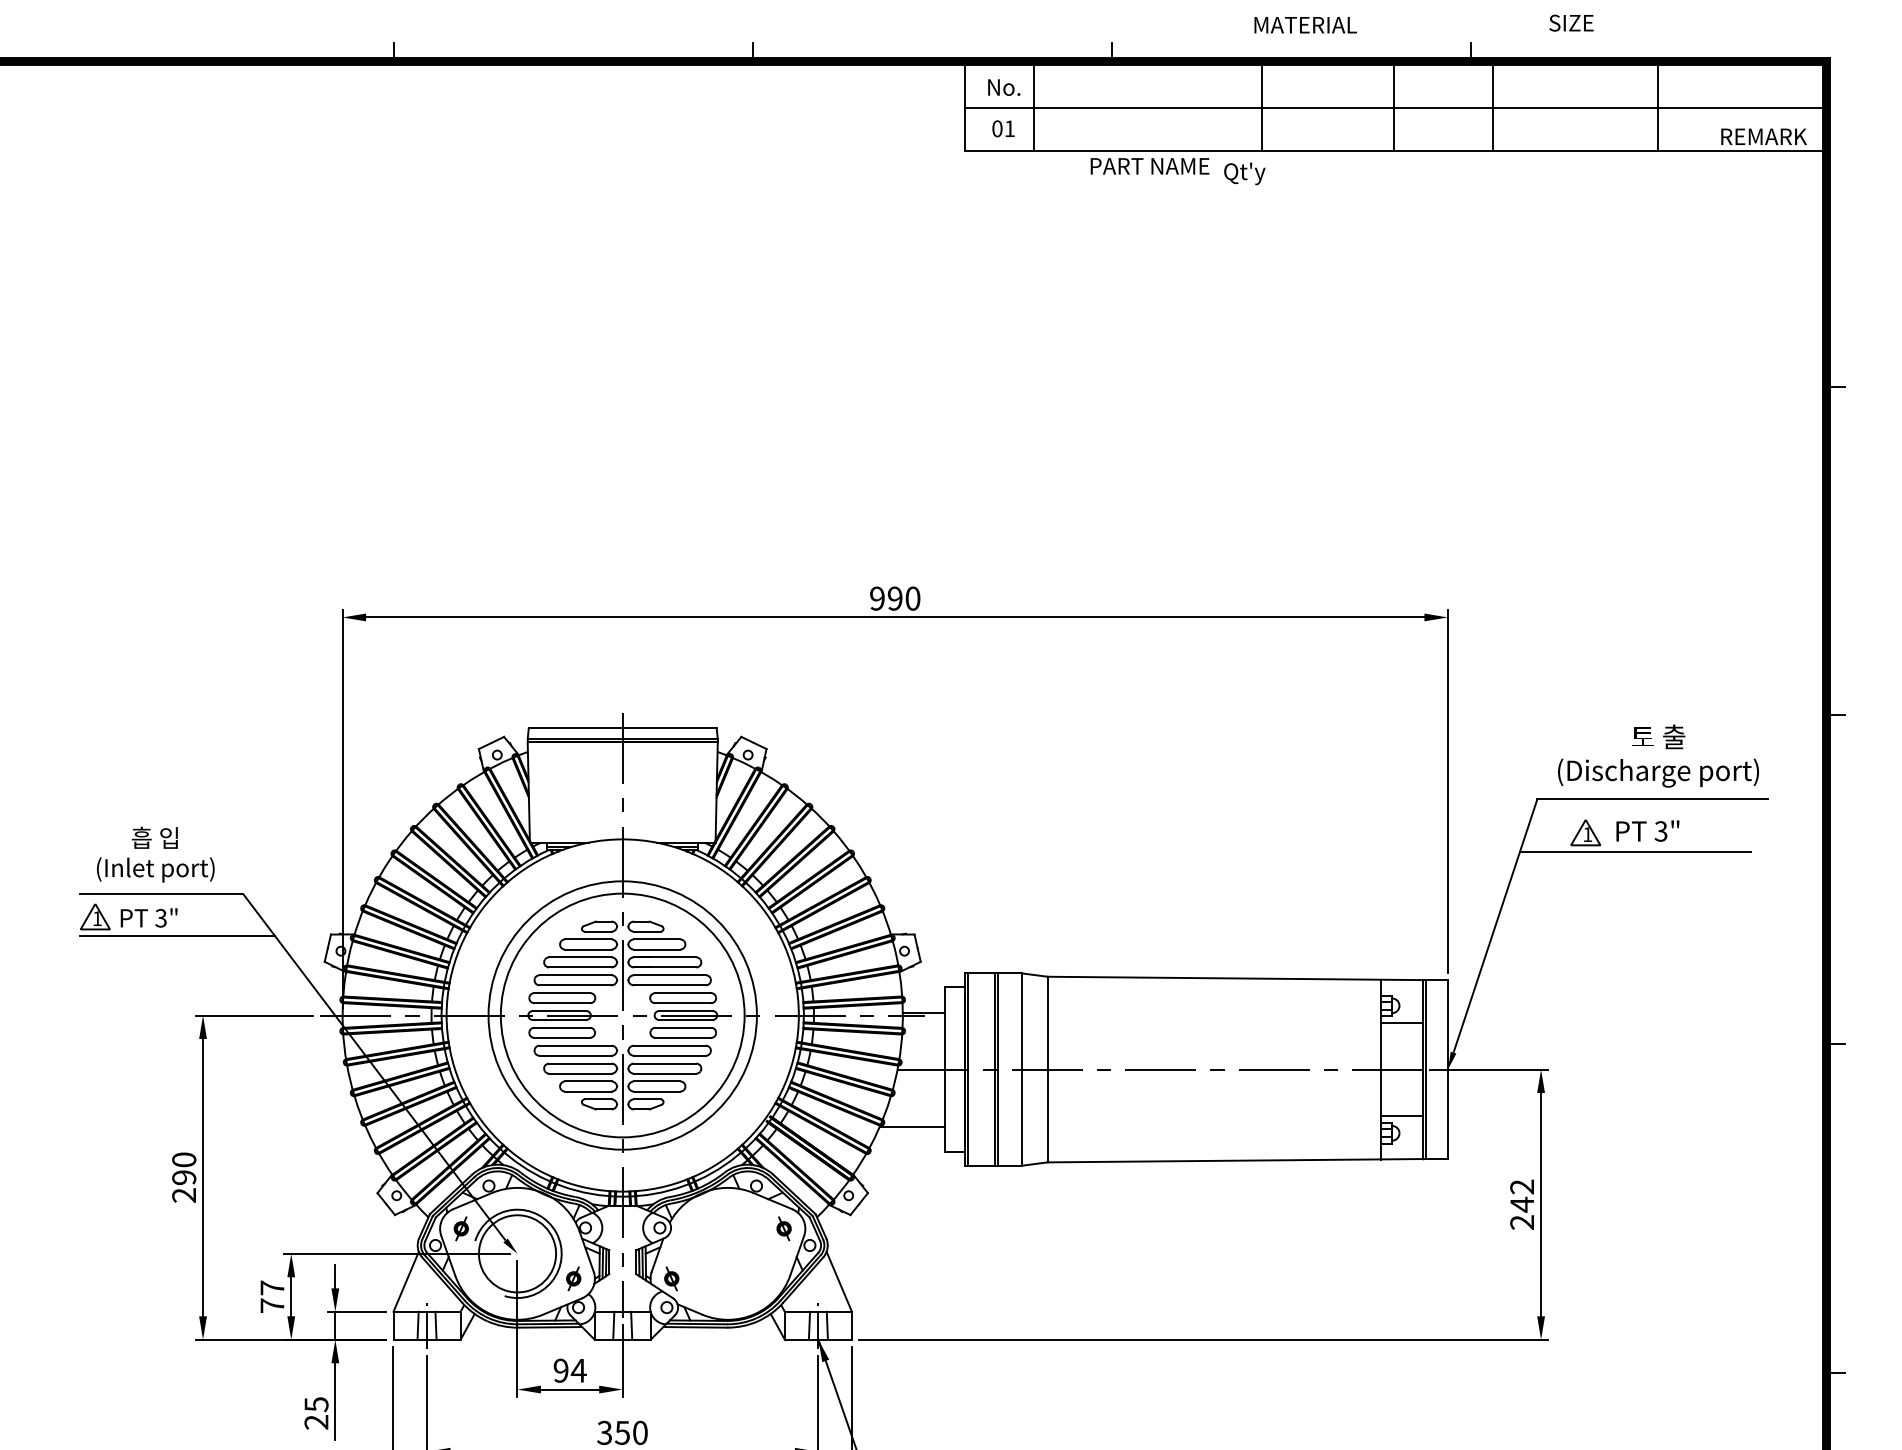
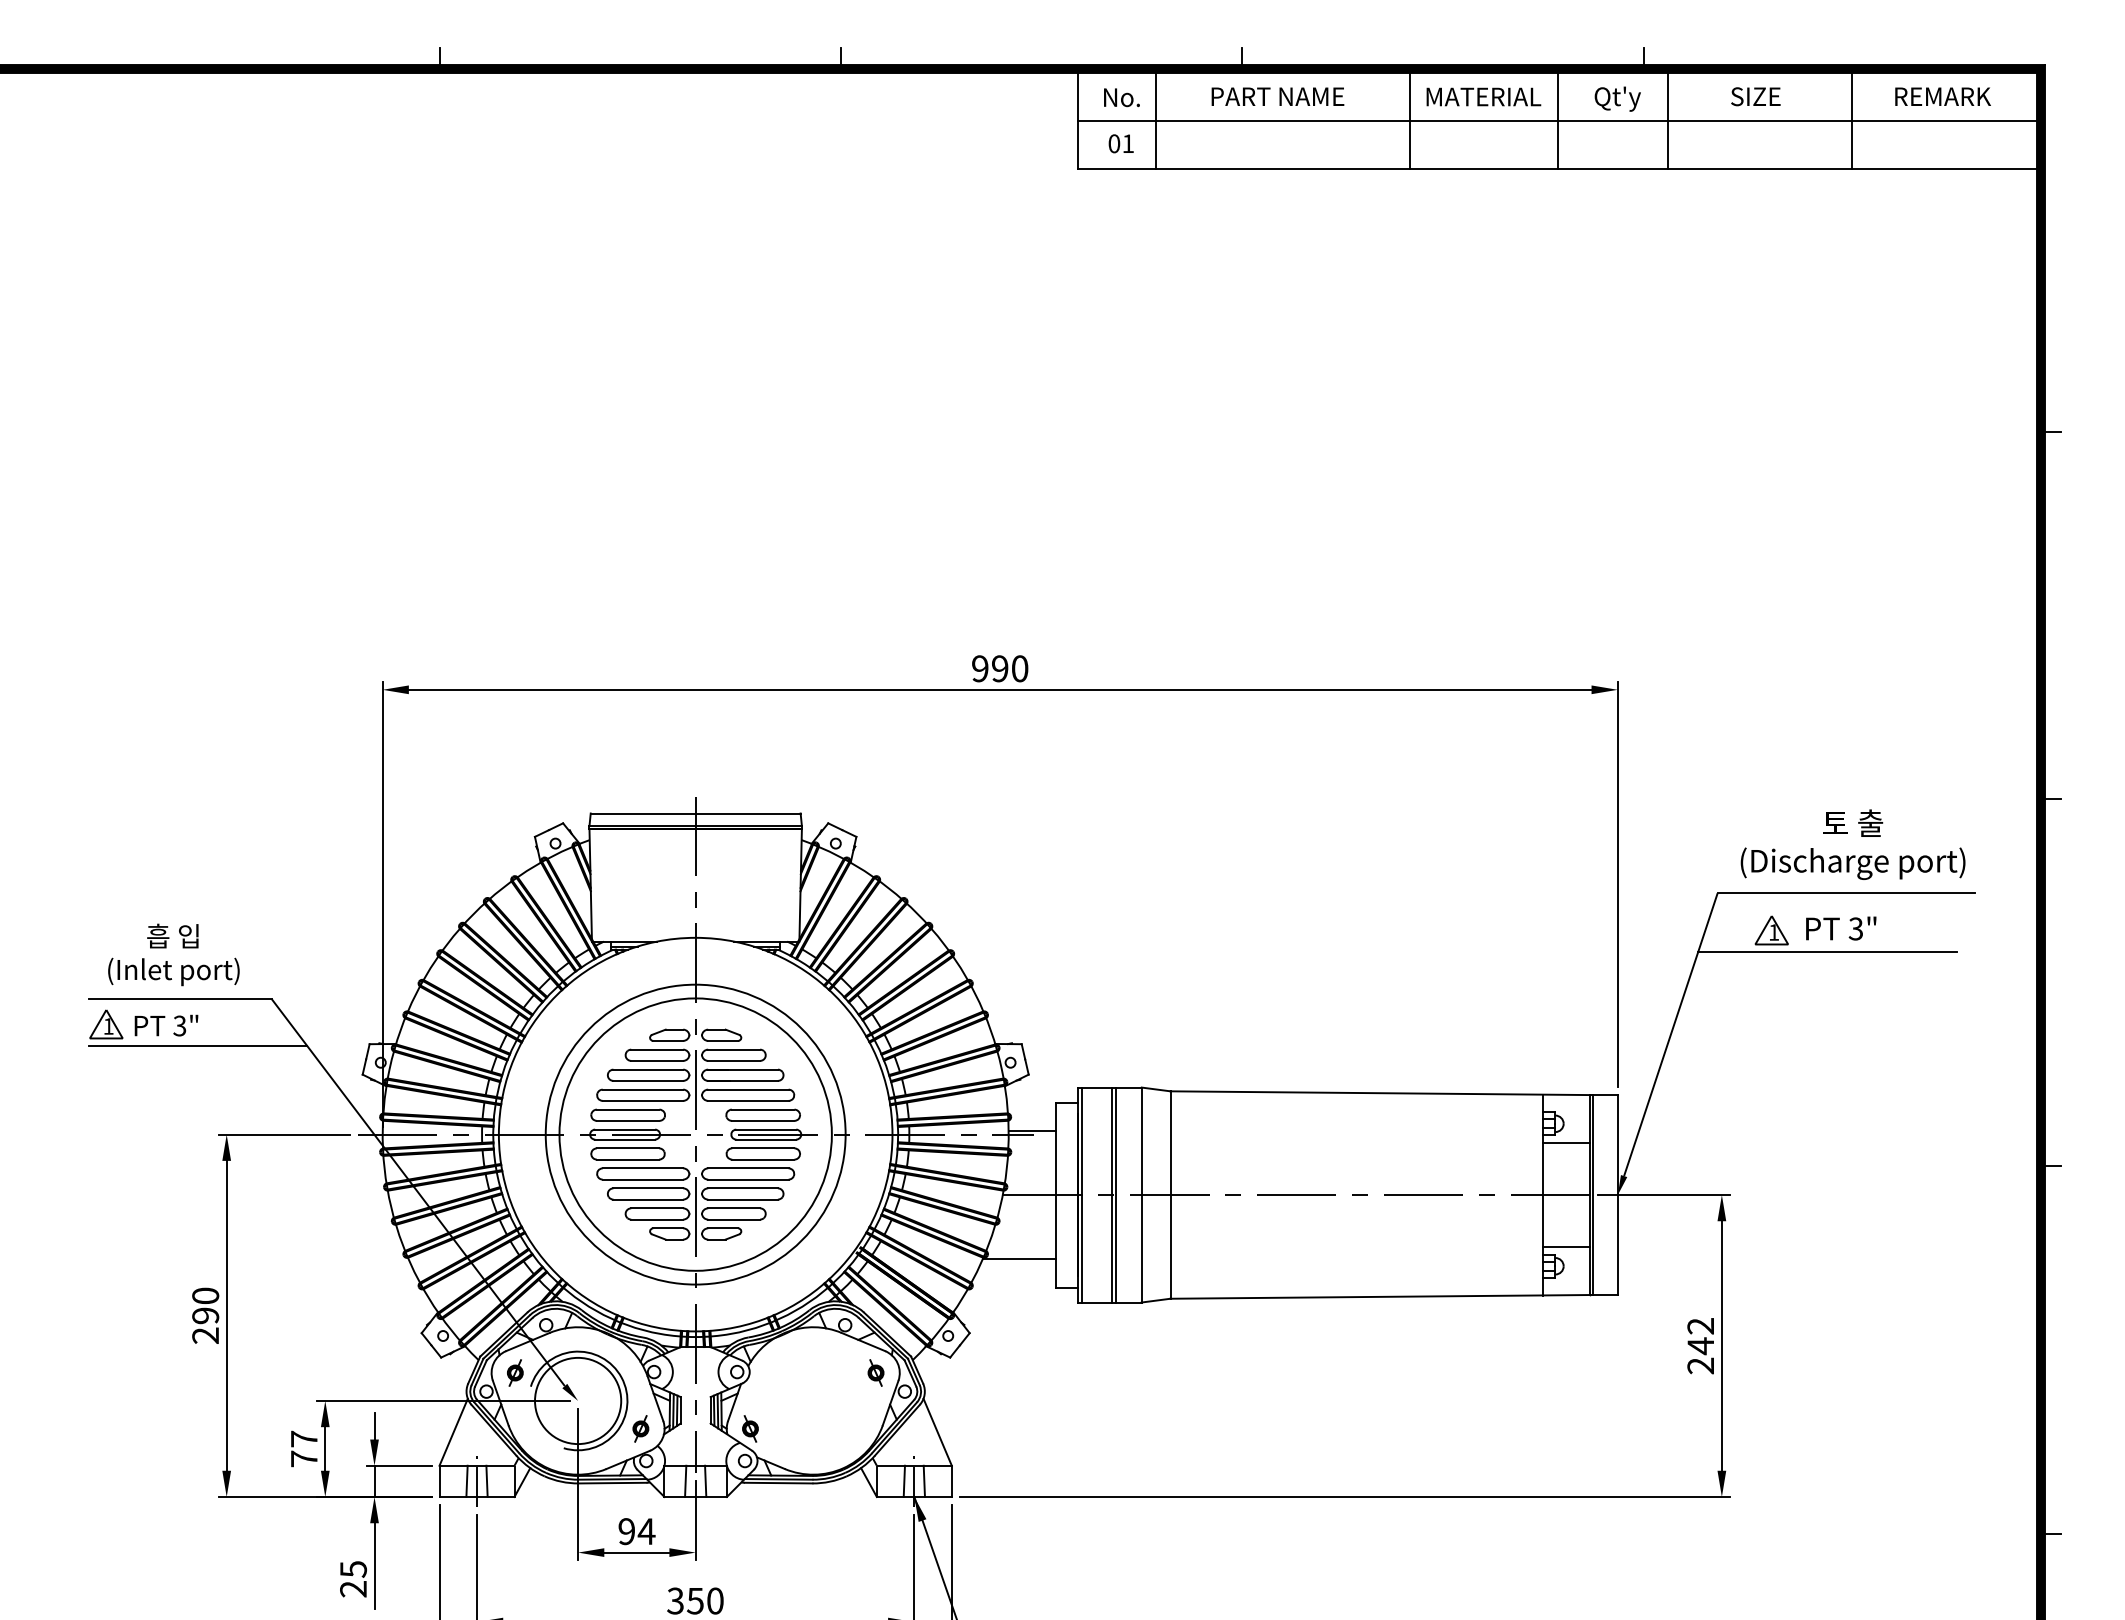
text: (1571, 22) -> (1755, 96), moved
text: (1305, 24) -> (1483, 96), moved
text: (1763, 136) -> (1942, 96), moved
text: (1149, 166) -> (1277, 96), moved
text: (1244, 173) -> (1617, 98), moved

